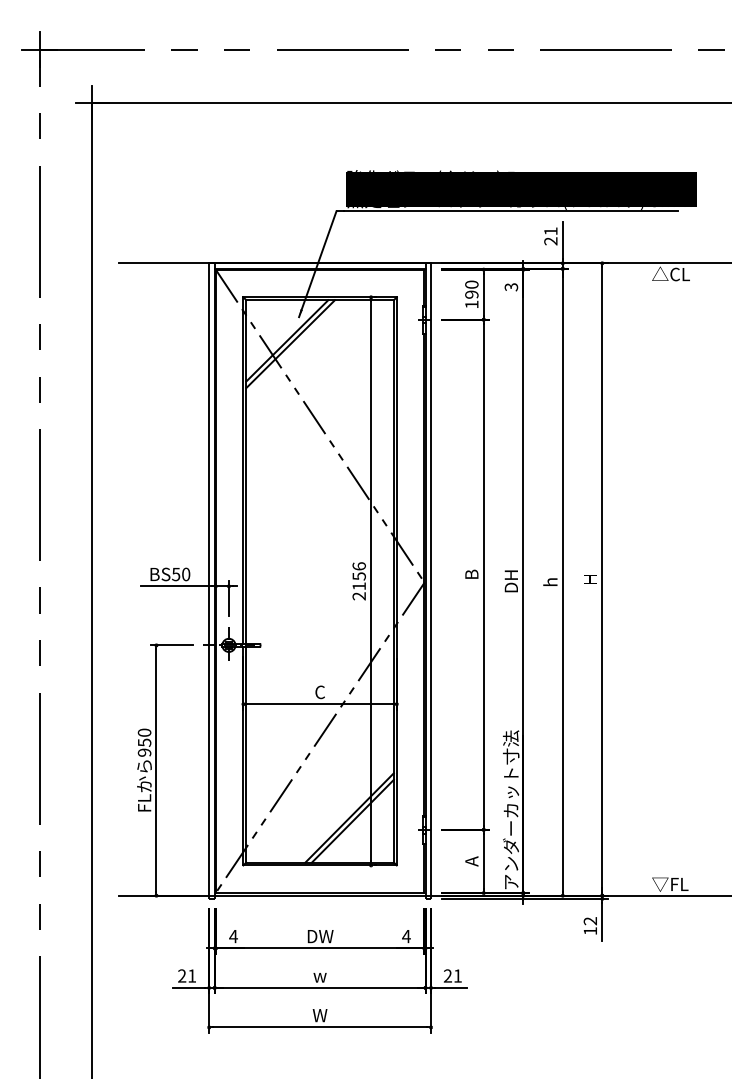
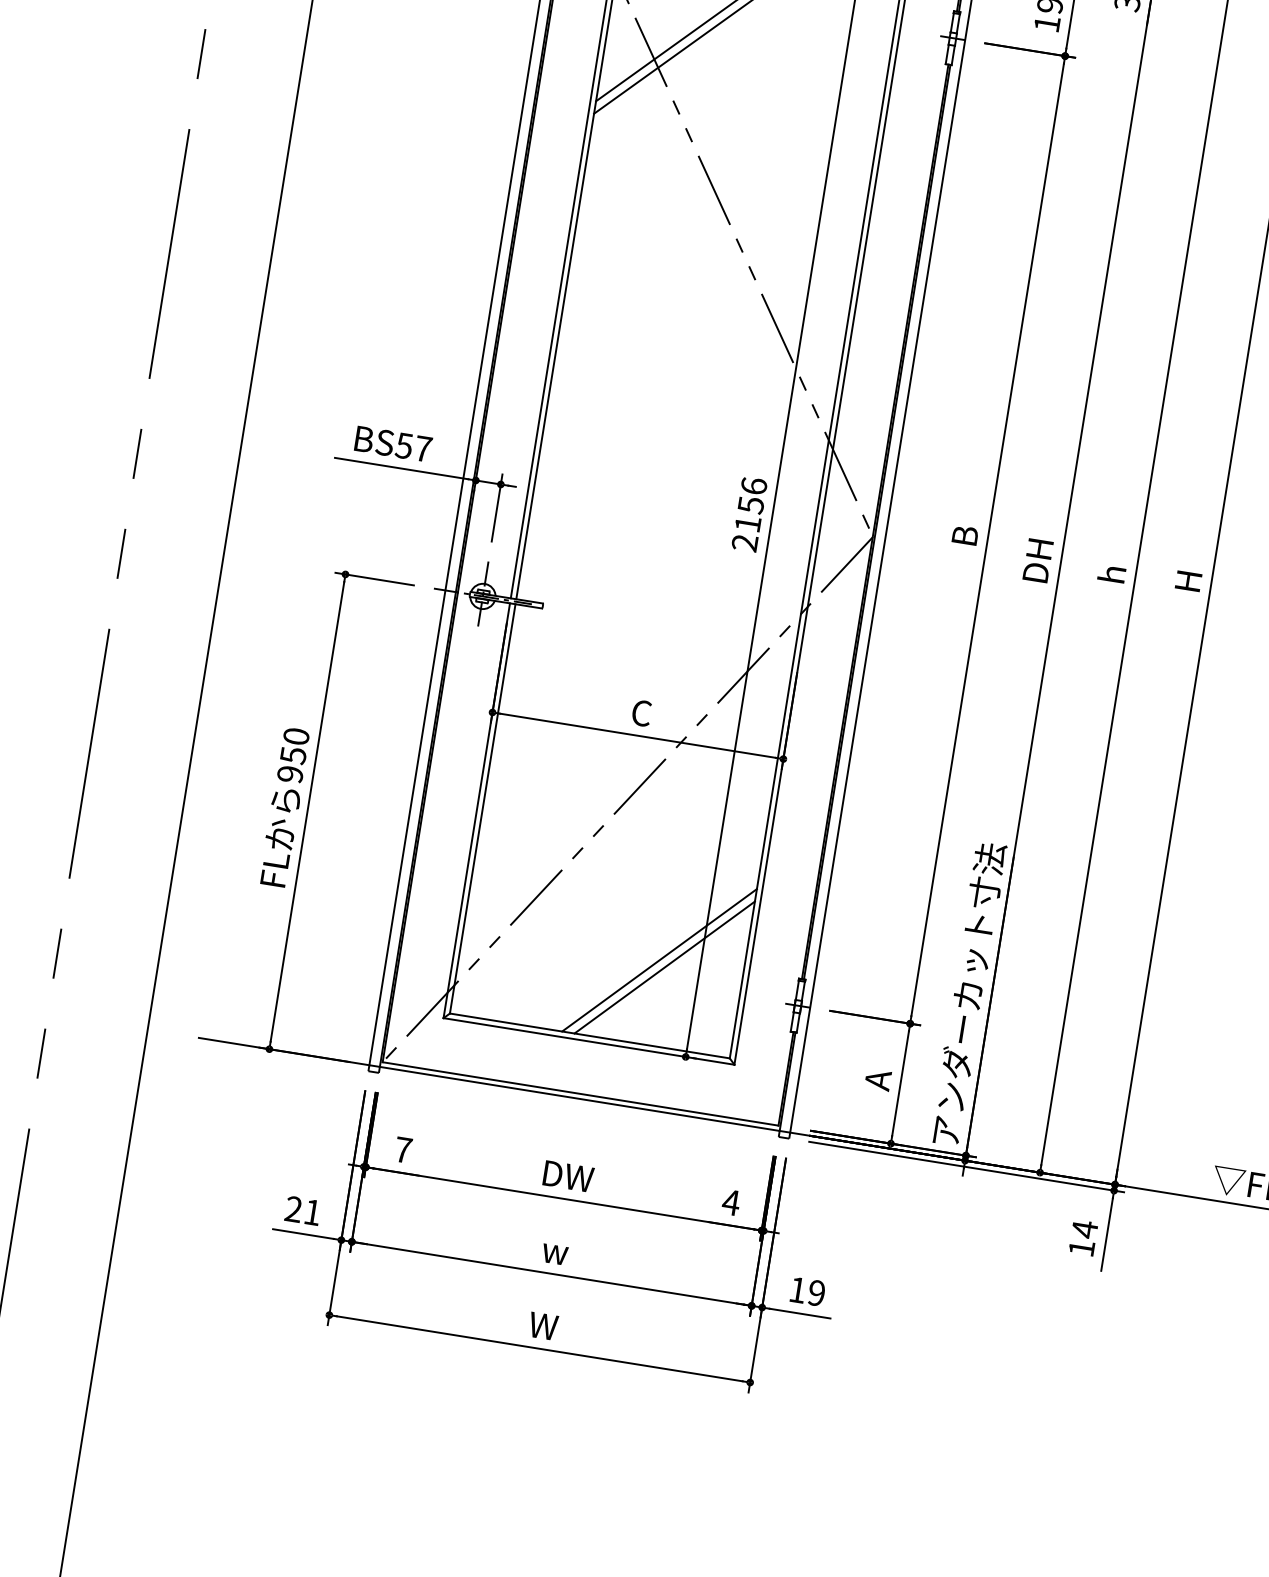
text: (186, 574) -> (423, 449), BS50 -> BS57
text: (589, 920) -> (1083, 1227), 12 -> 14
text: (233, 936) -> (403, 1149), 4 -> 7
text: (452, 975) -> (806, 1290), 21 -> 19

